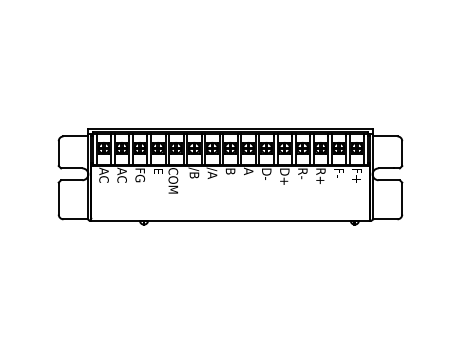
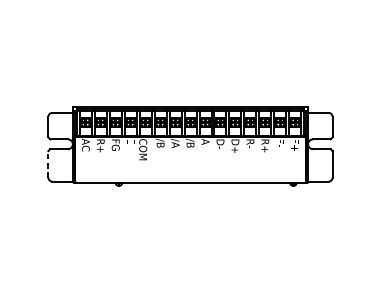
text: (229, 172) -> (189, 142), B -> /B
text: (121, 175) -> (100, 145), AC -> R+
line: (58, 198) -> (48, 164), solid -> dashed

